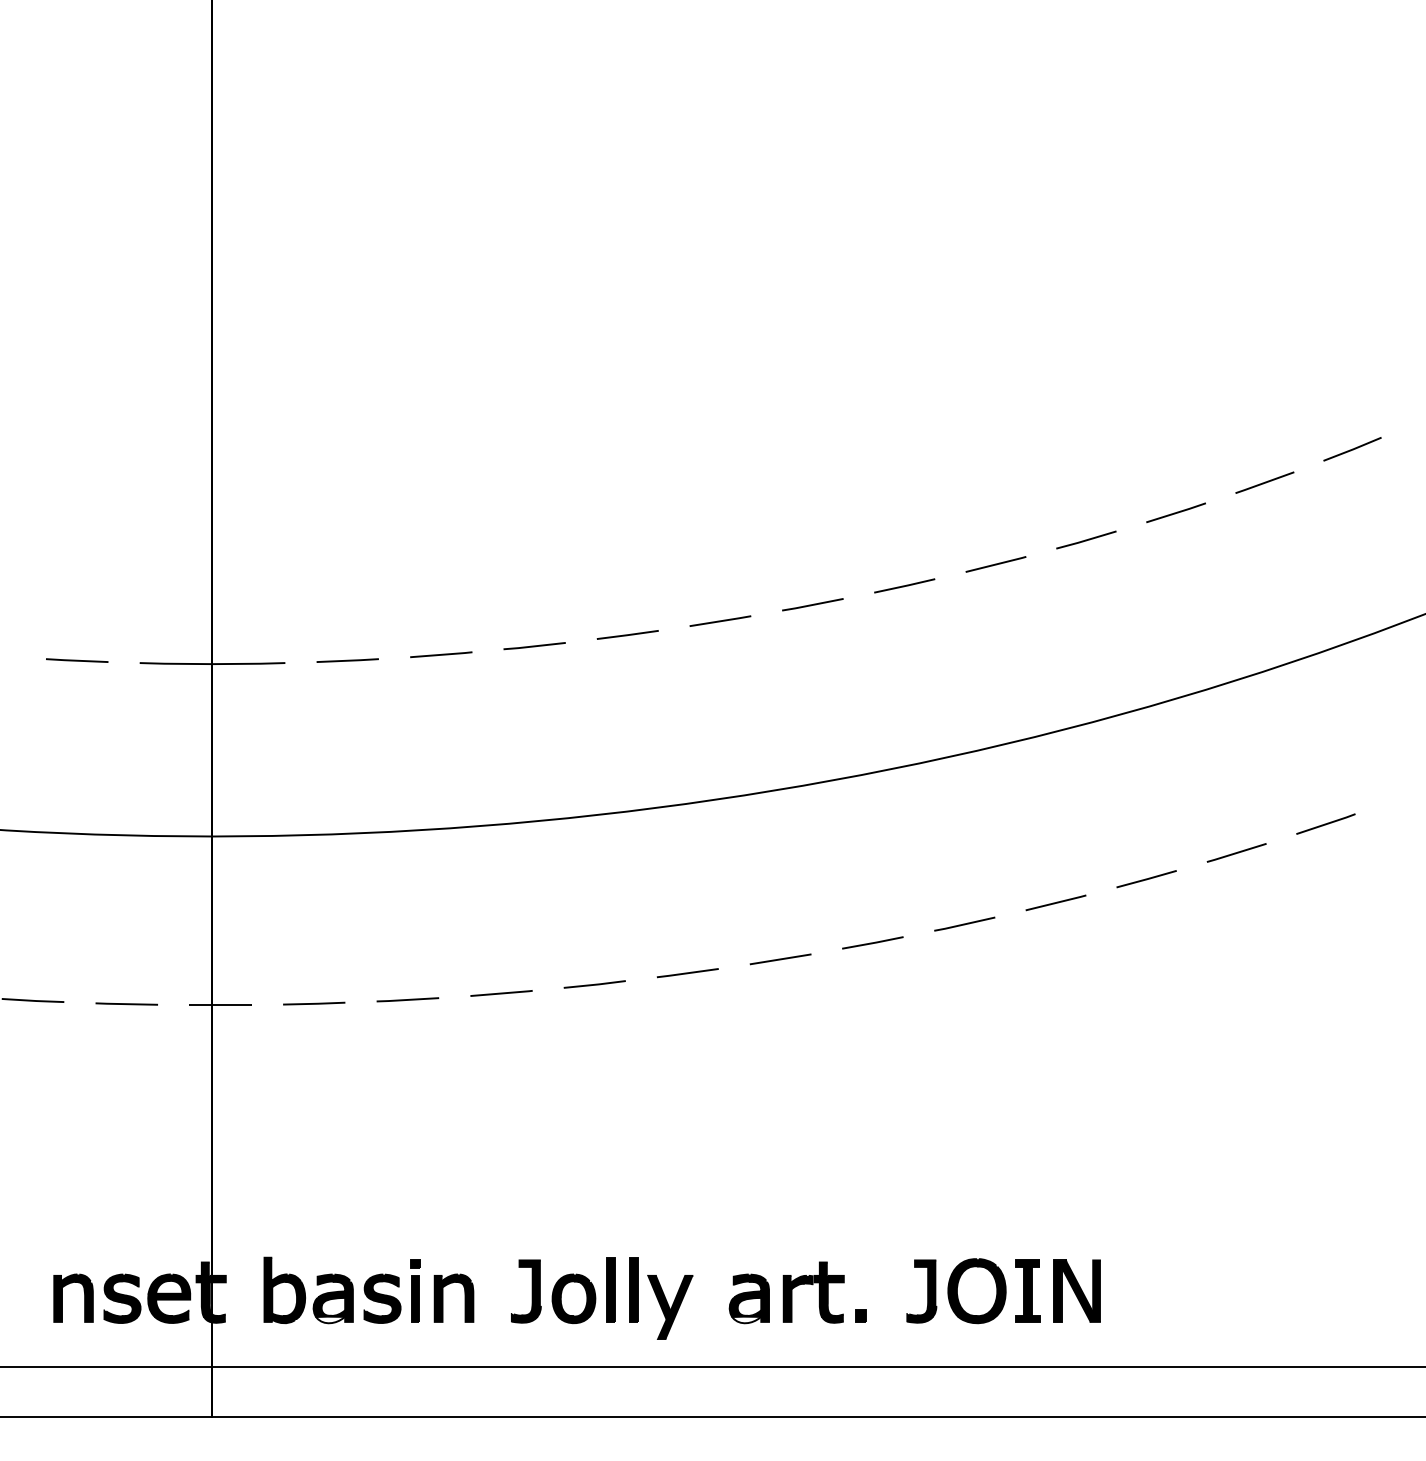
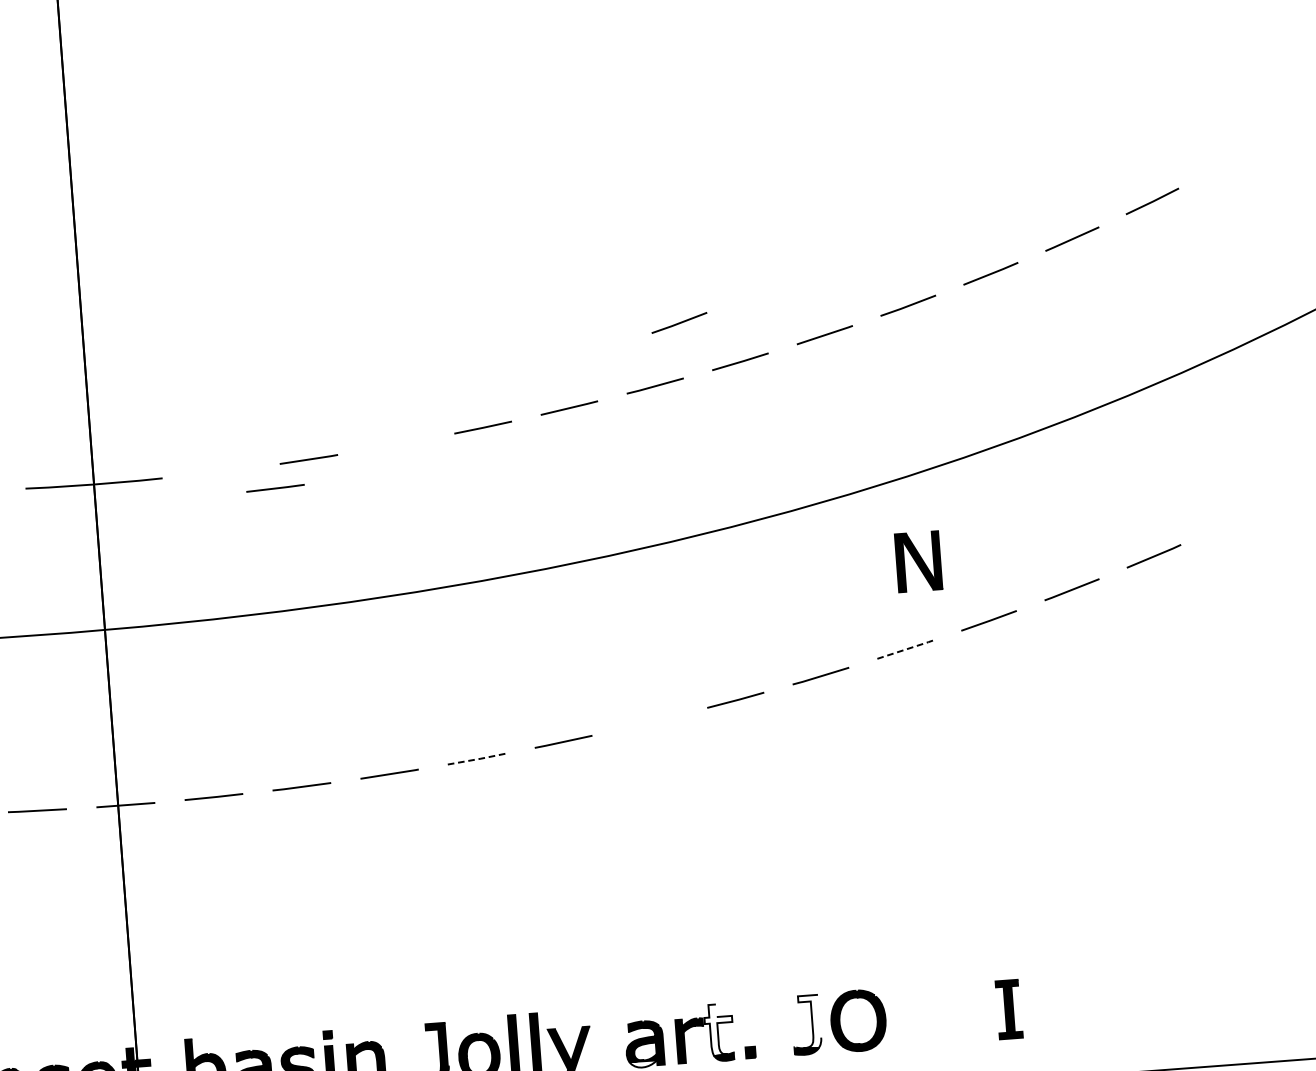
line: (843, 539) -> (679, 322), added
line: (534, 646) -> (396, 445), removed
line: (347, 660) -> (275, 488), moved
line: (1056, 902) -> (905, 649), solid -> dashed
line: (780, 959) -> (649, 722), removed
line: (595, 984) -> (477, 759), solid -> dashed
fill: (925, 1288) -> (809, 1022), removed
fill: (828, 1289) -> (718, 1029), removed
part: (1027, 1290) -> (1008, 1008), moved
part: (1076, 1290) -> (918, 561), moved

